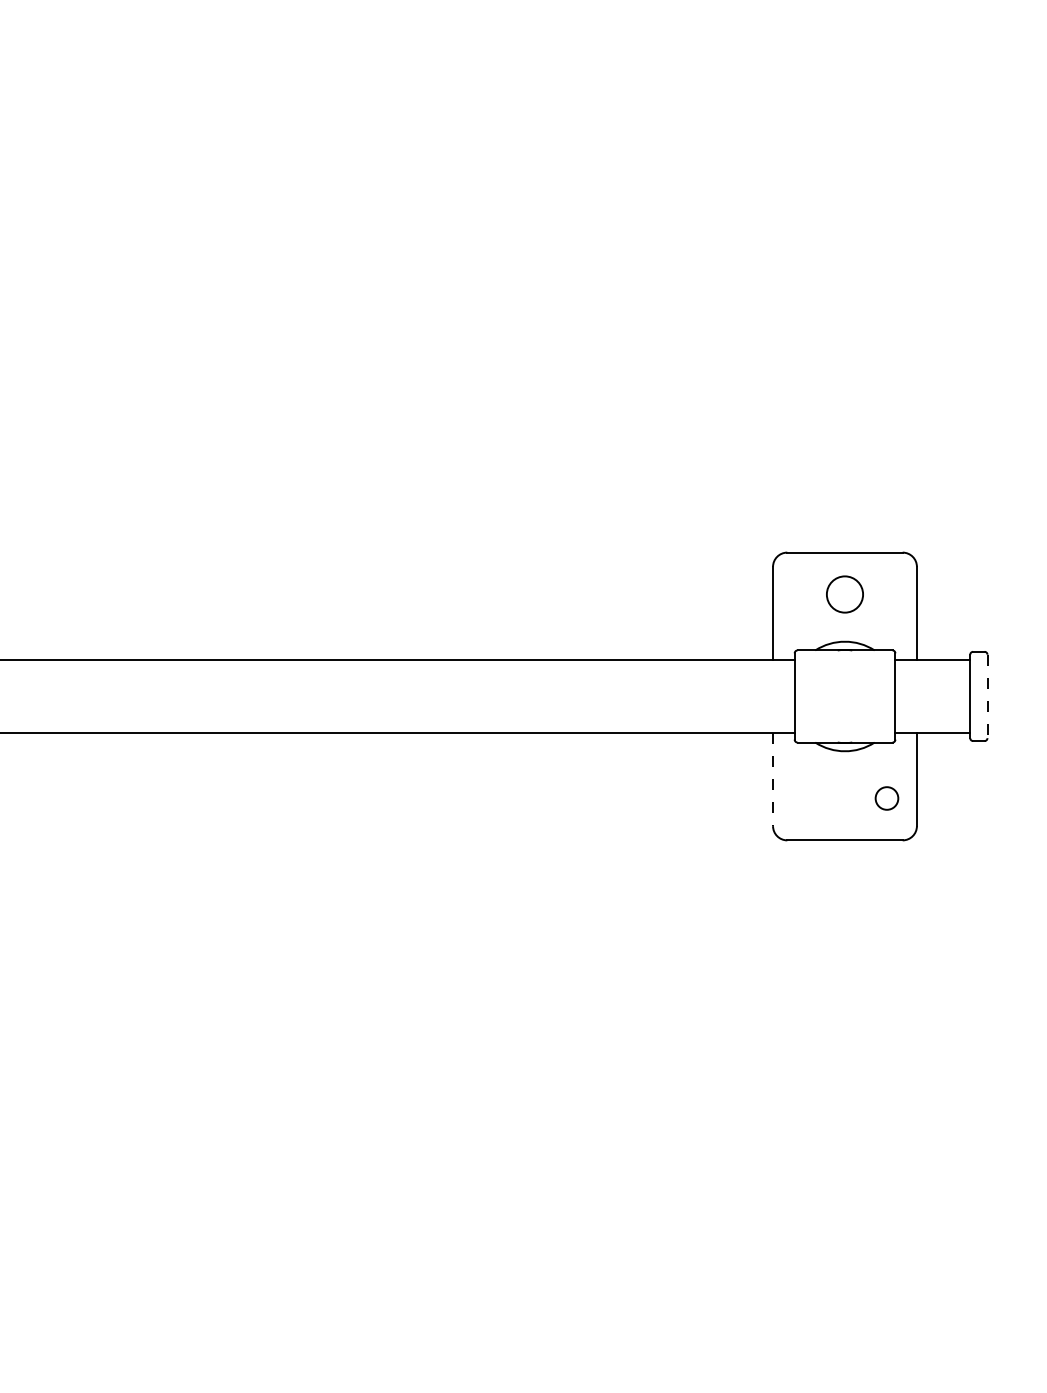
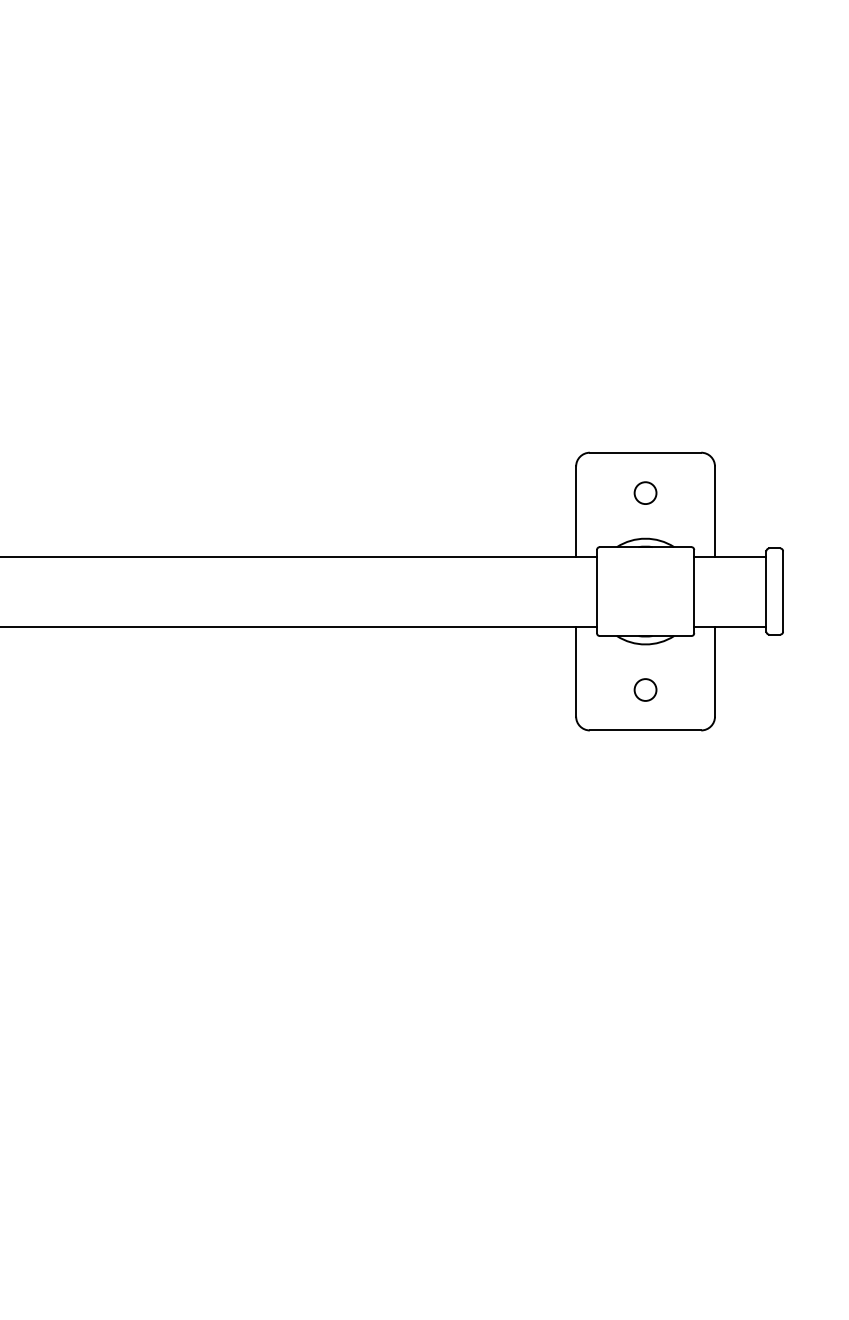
circle: (844, 594) -> (645, 493), size x0.62
line: (987, 696) -> (783, 591), dashed -> solid
line: (773, 779) -> (576, 671), dashed -> solid
circle: (886, 798) -> (645, 690), moved

